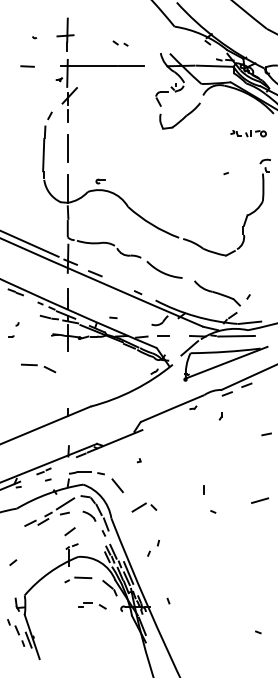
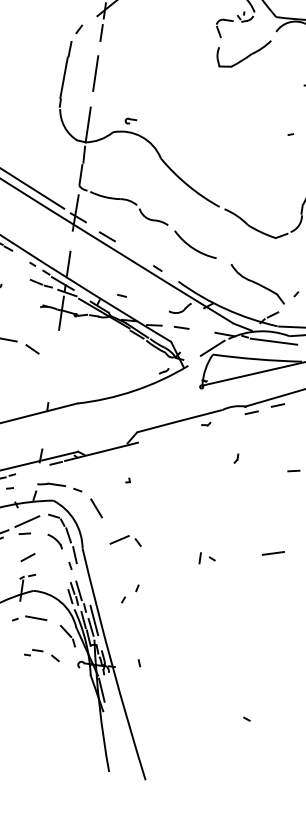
part: (220, 416) -> (236, 458), moved
line: (203, 489) -> (199, 557), moved

